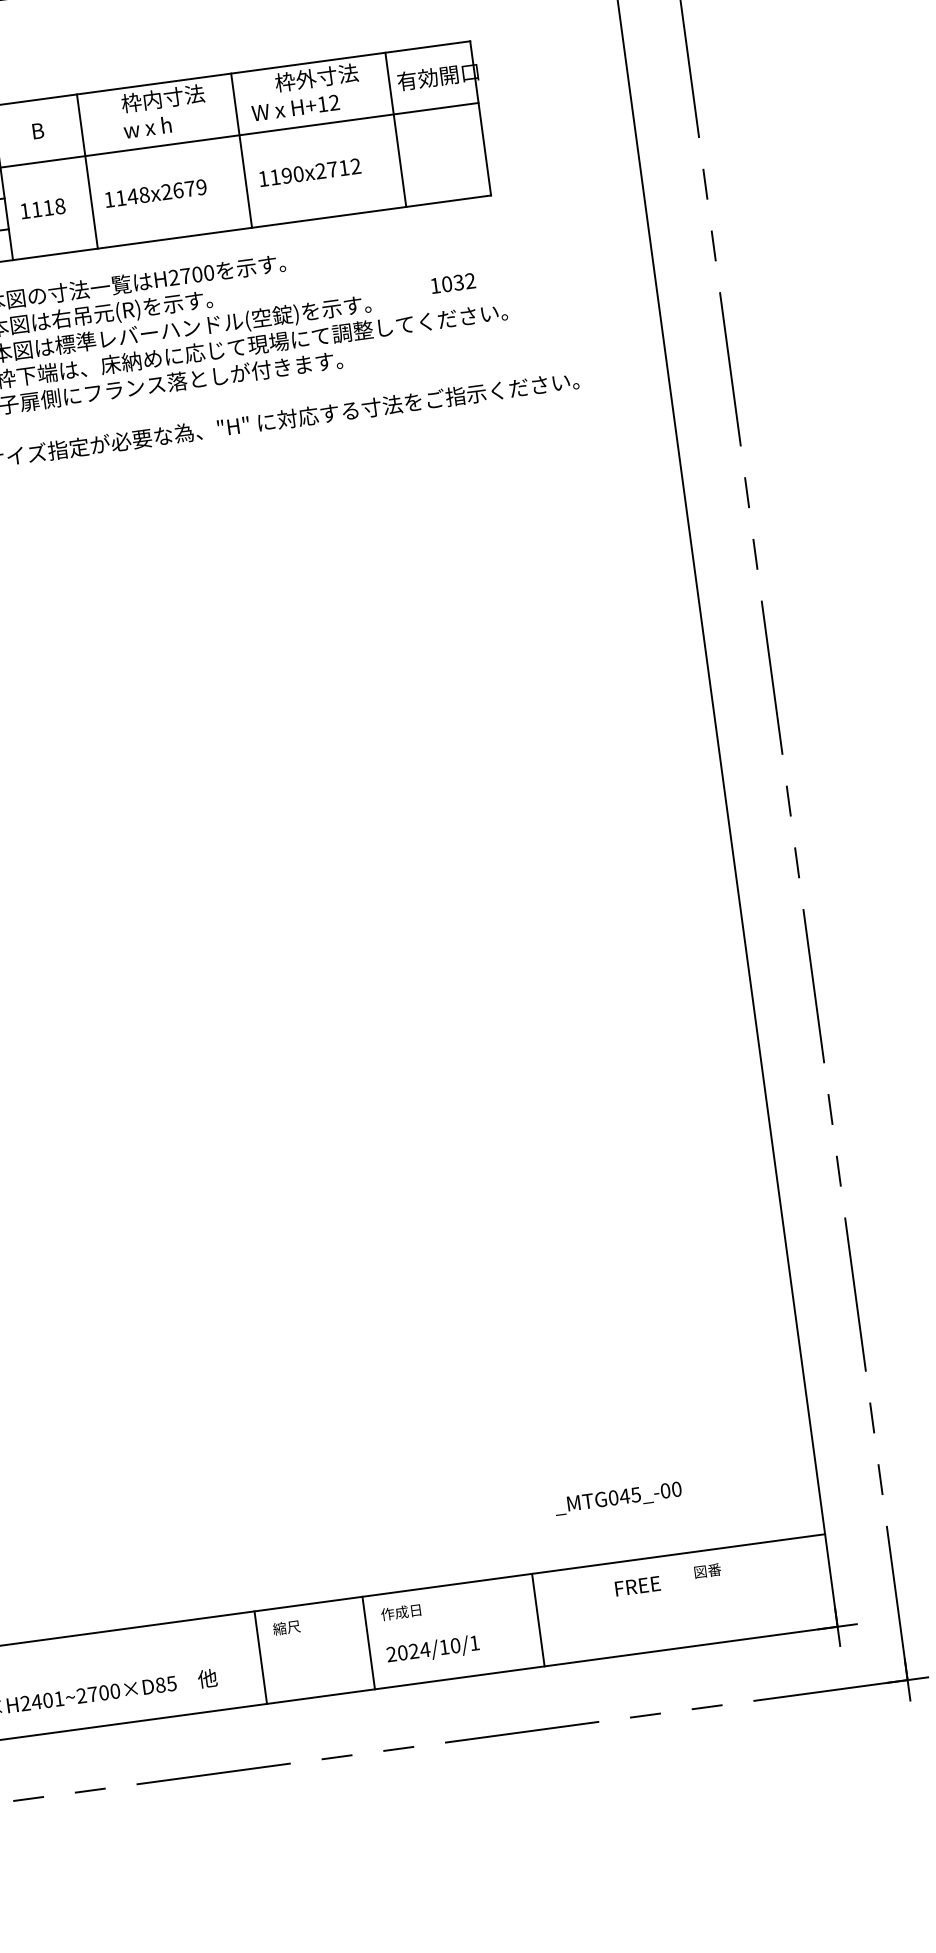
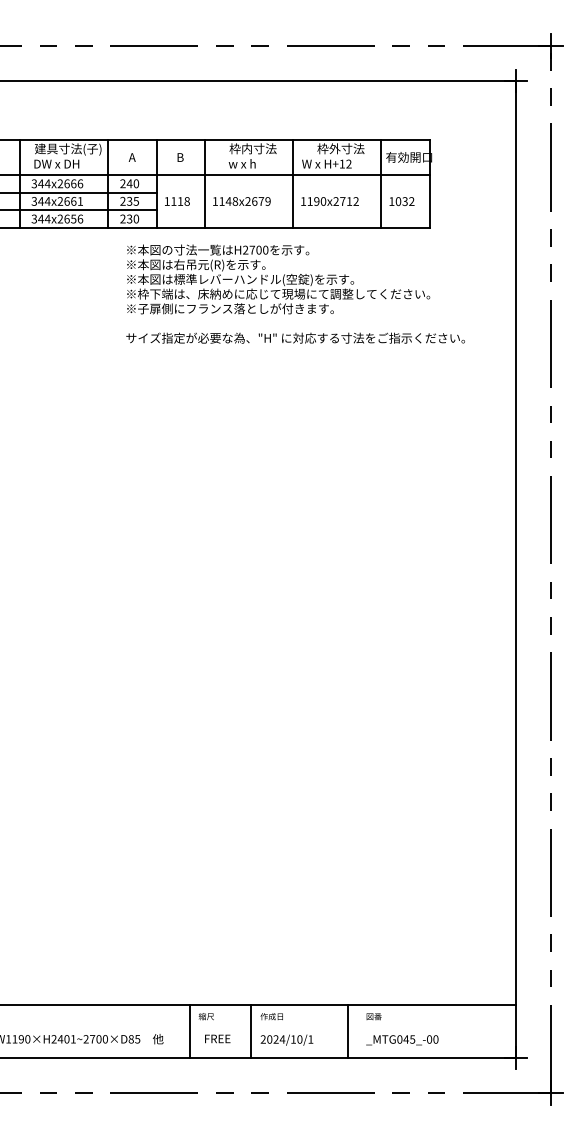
text: (452, 283) -> (401, 201), moved
text: (618, 1499) -> (402, 1040), moved
text: (706, 1570) -> (373, 1016), moved
text: (637, 1585) -> (217, 1038), moved

